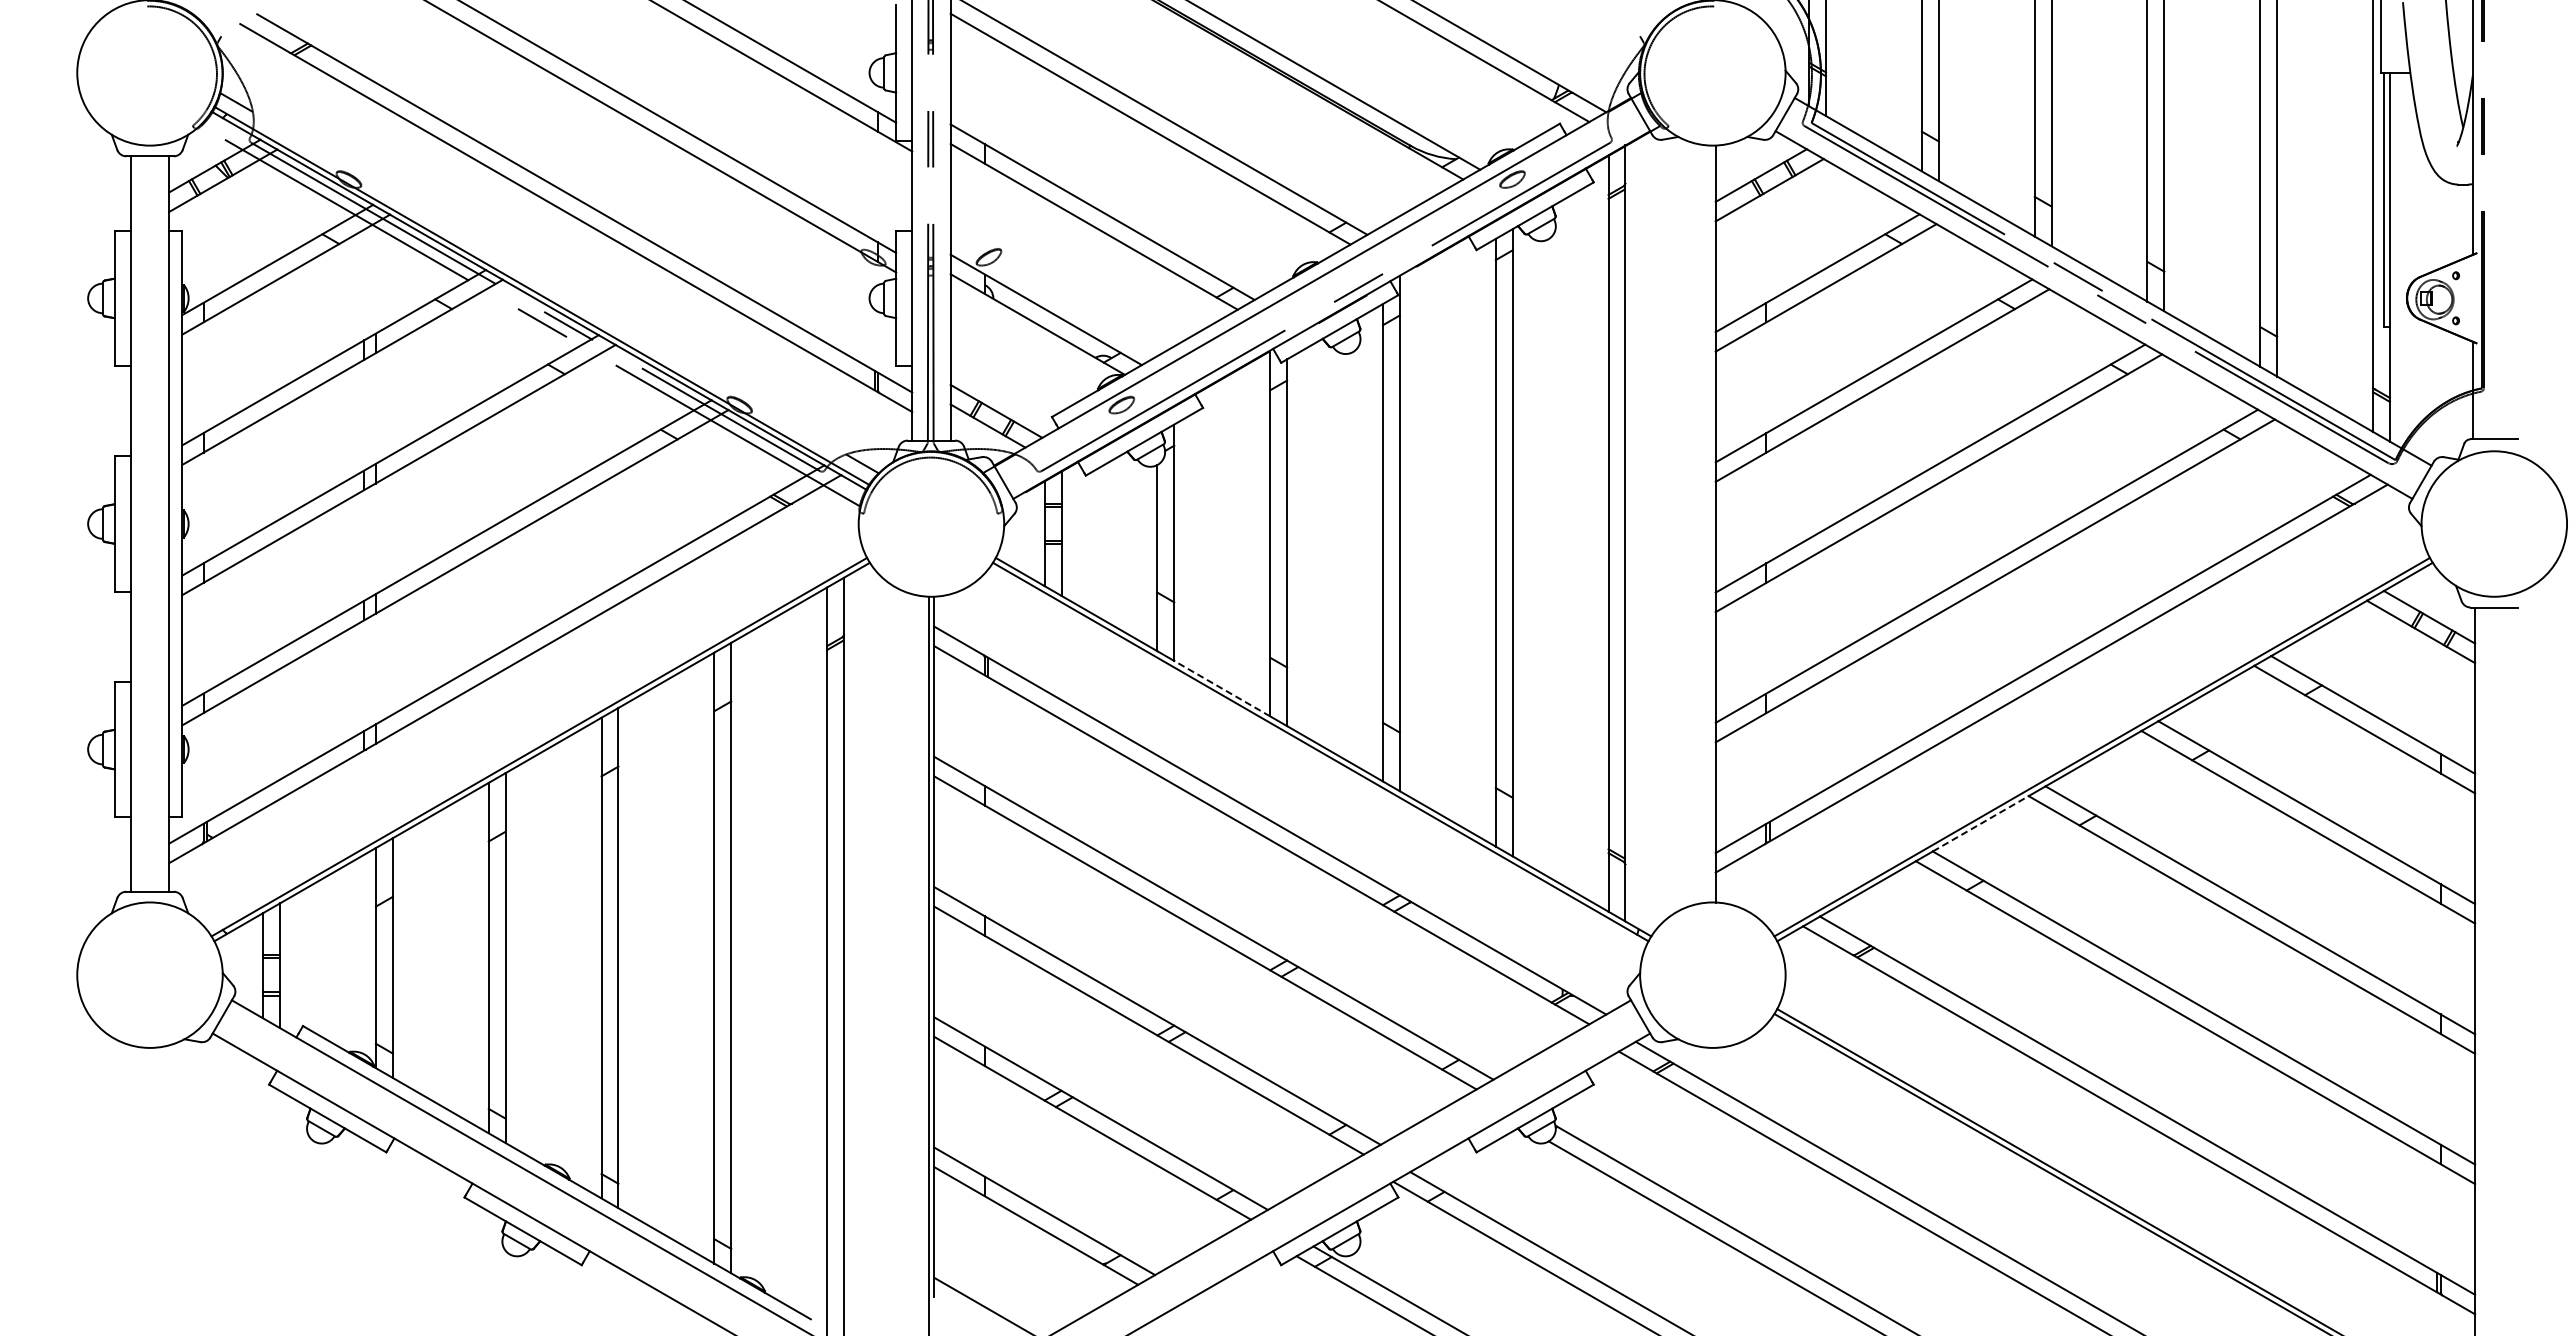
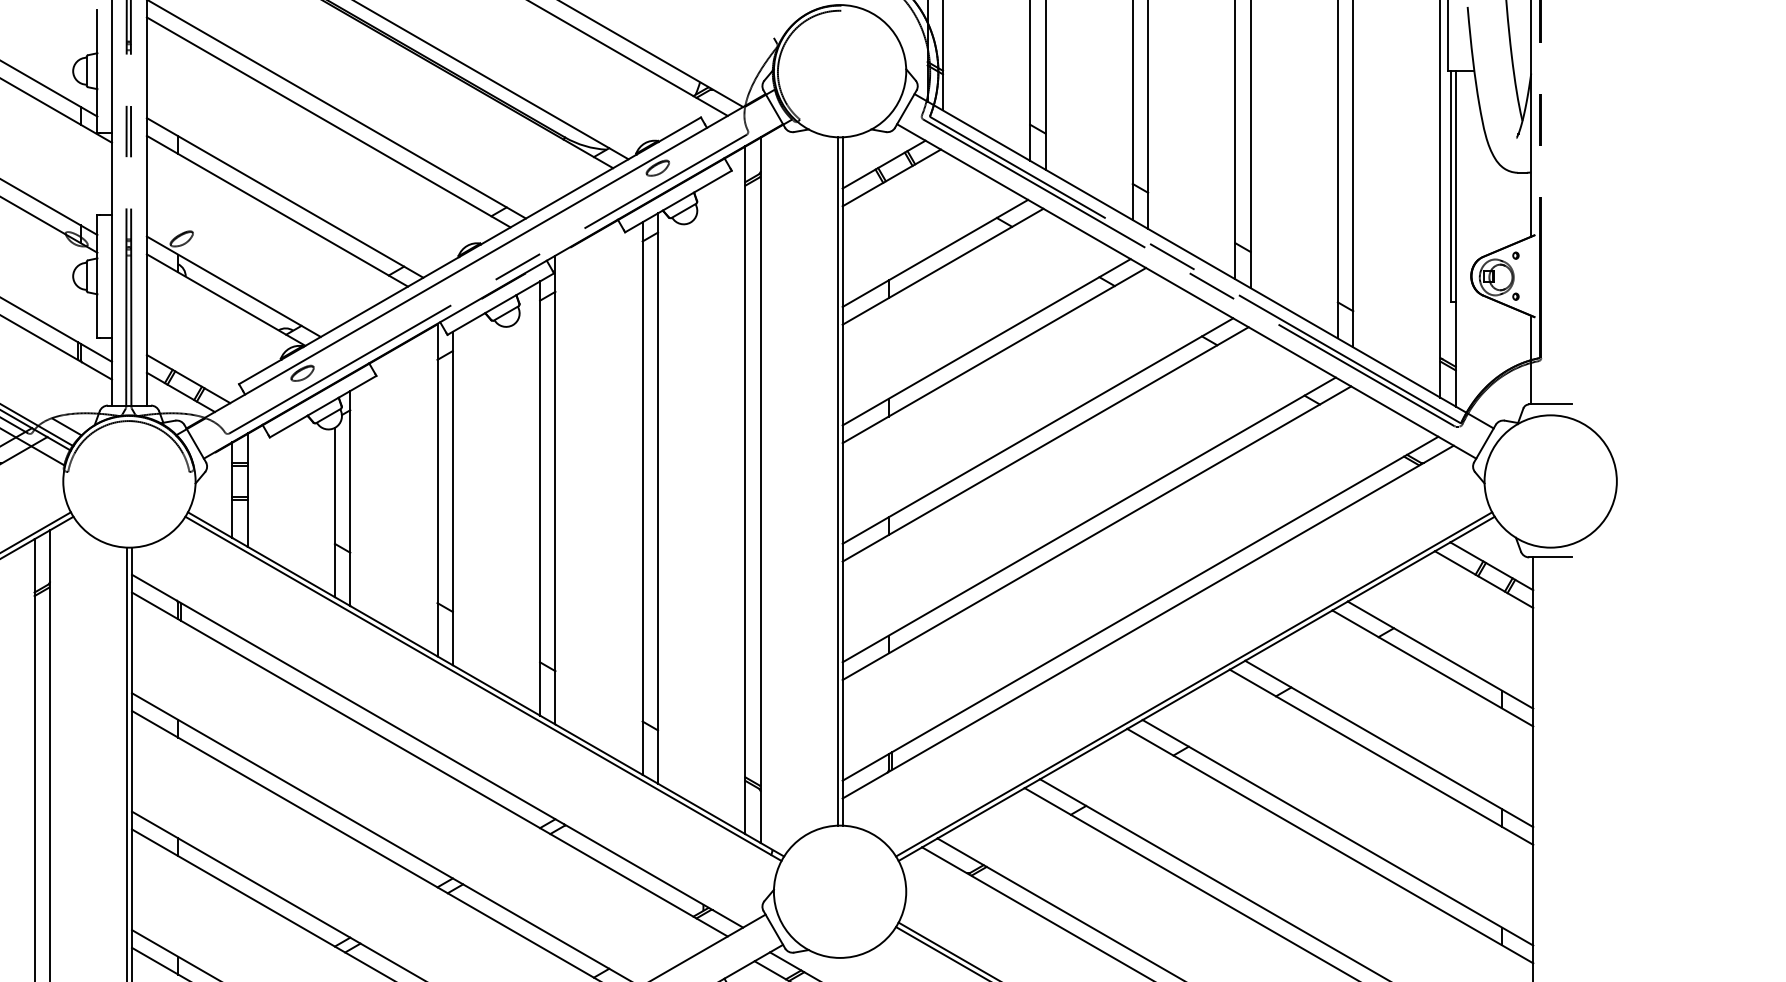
line: (1710, 523) -> (837, 481), added
line: (1221, 688) -> (393, 631), dashed -> solid
line: (1981, 823) -> (1084, 753), dashed -> solid

